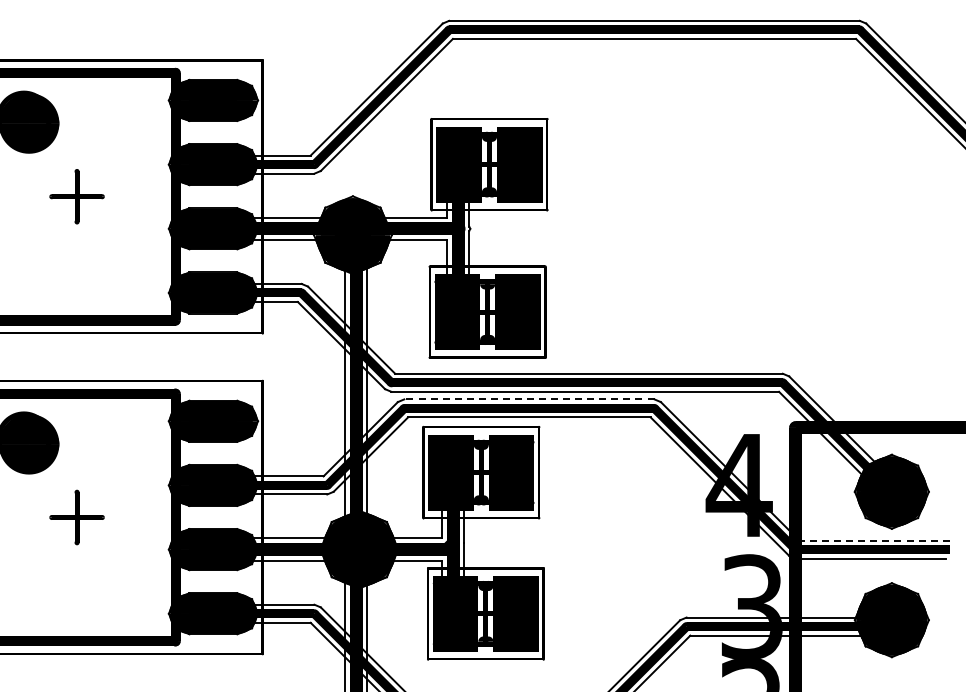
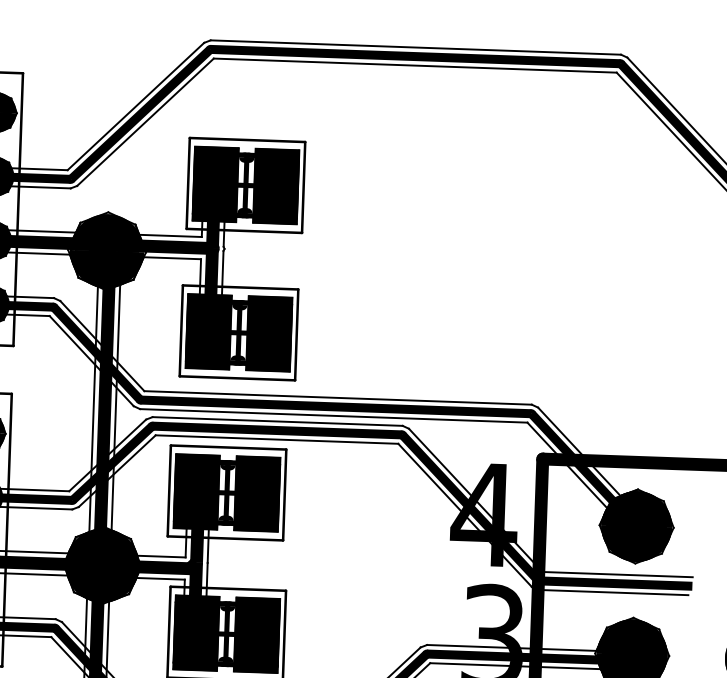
line: (528, 399) -> (276, 421), dashed -> solid
line: (874, 540) -> (617, 574), dashed -> solid

